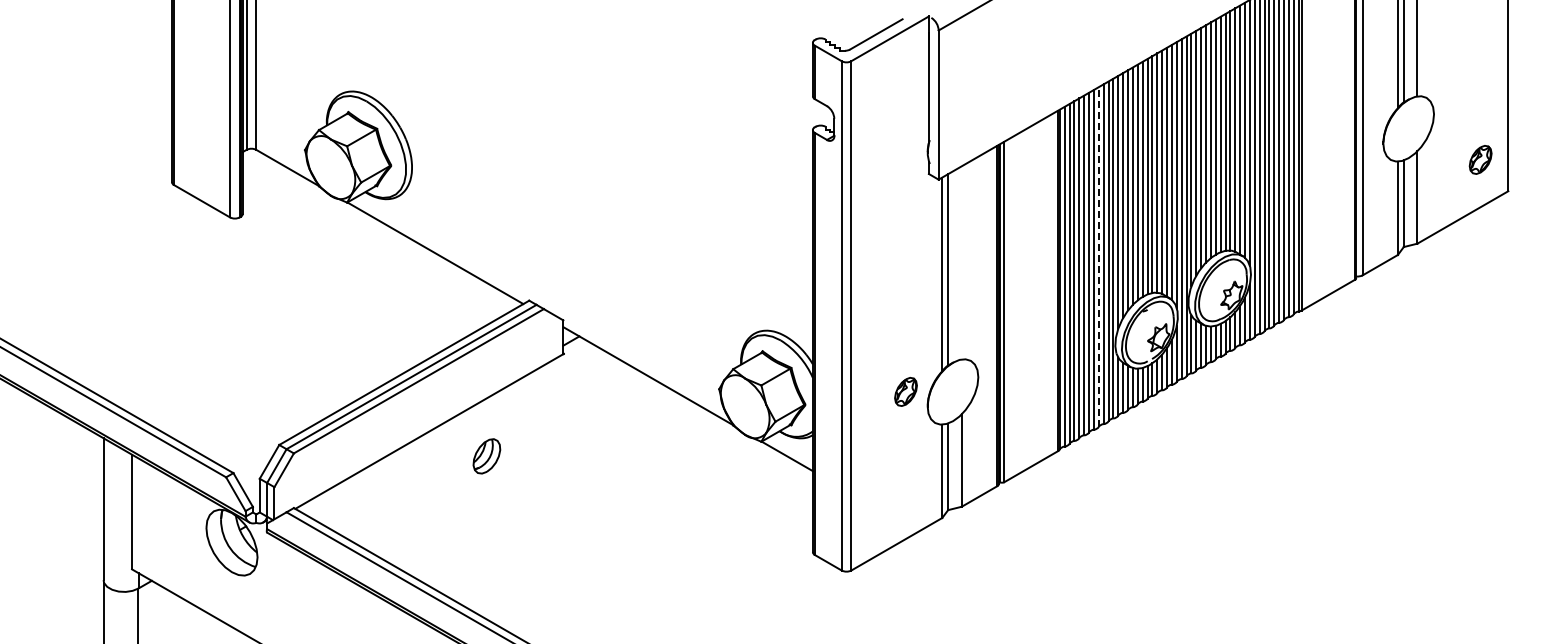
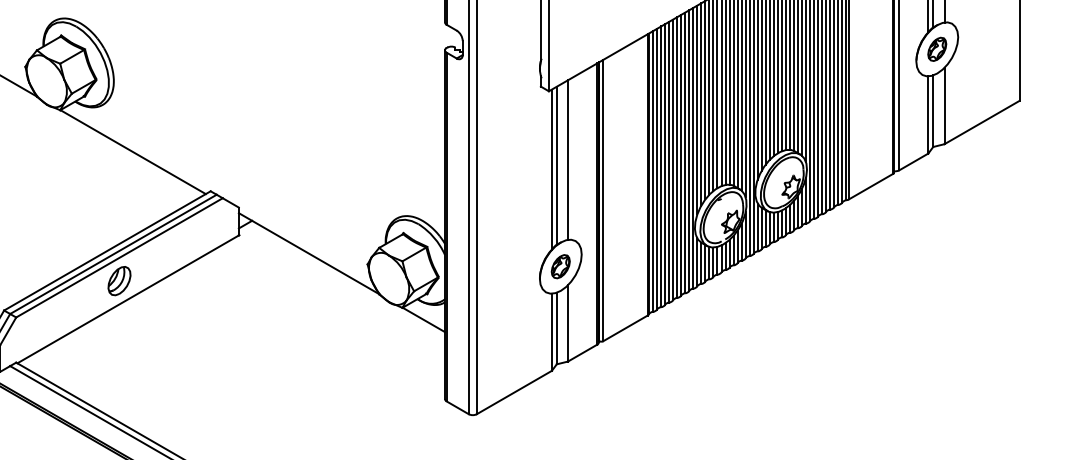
part: (1480, 159) -> (937, 49), moved
line: (1098, 257) -> (680, 155), dashed -> solid
line: (961, 262) -> (567, 159), added
part: (905, 391) -> (560, 266), moved
part: (486, 456) -> (119, 281), moved

